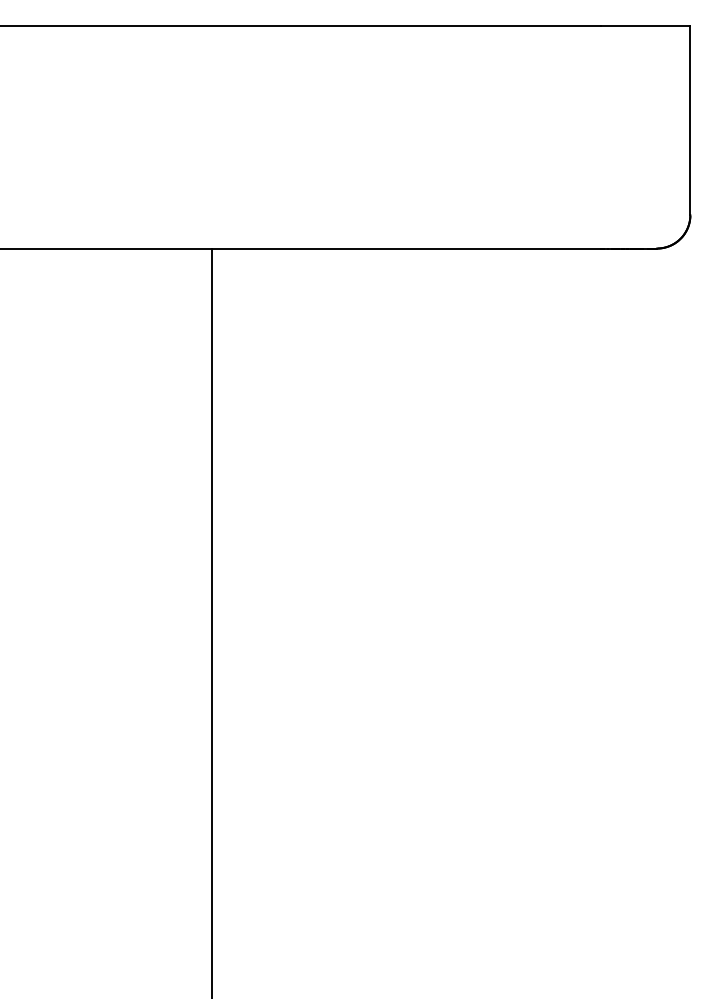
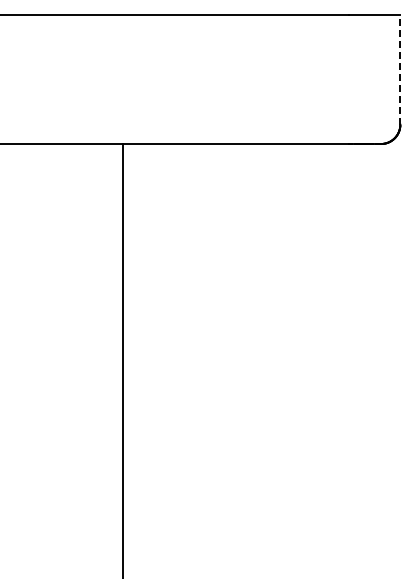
line: (690, 119) -> (400, 69), solid -> dashed

